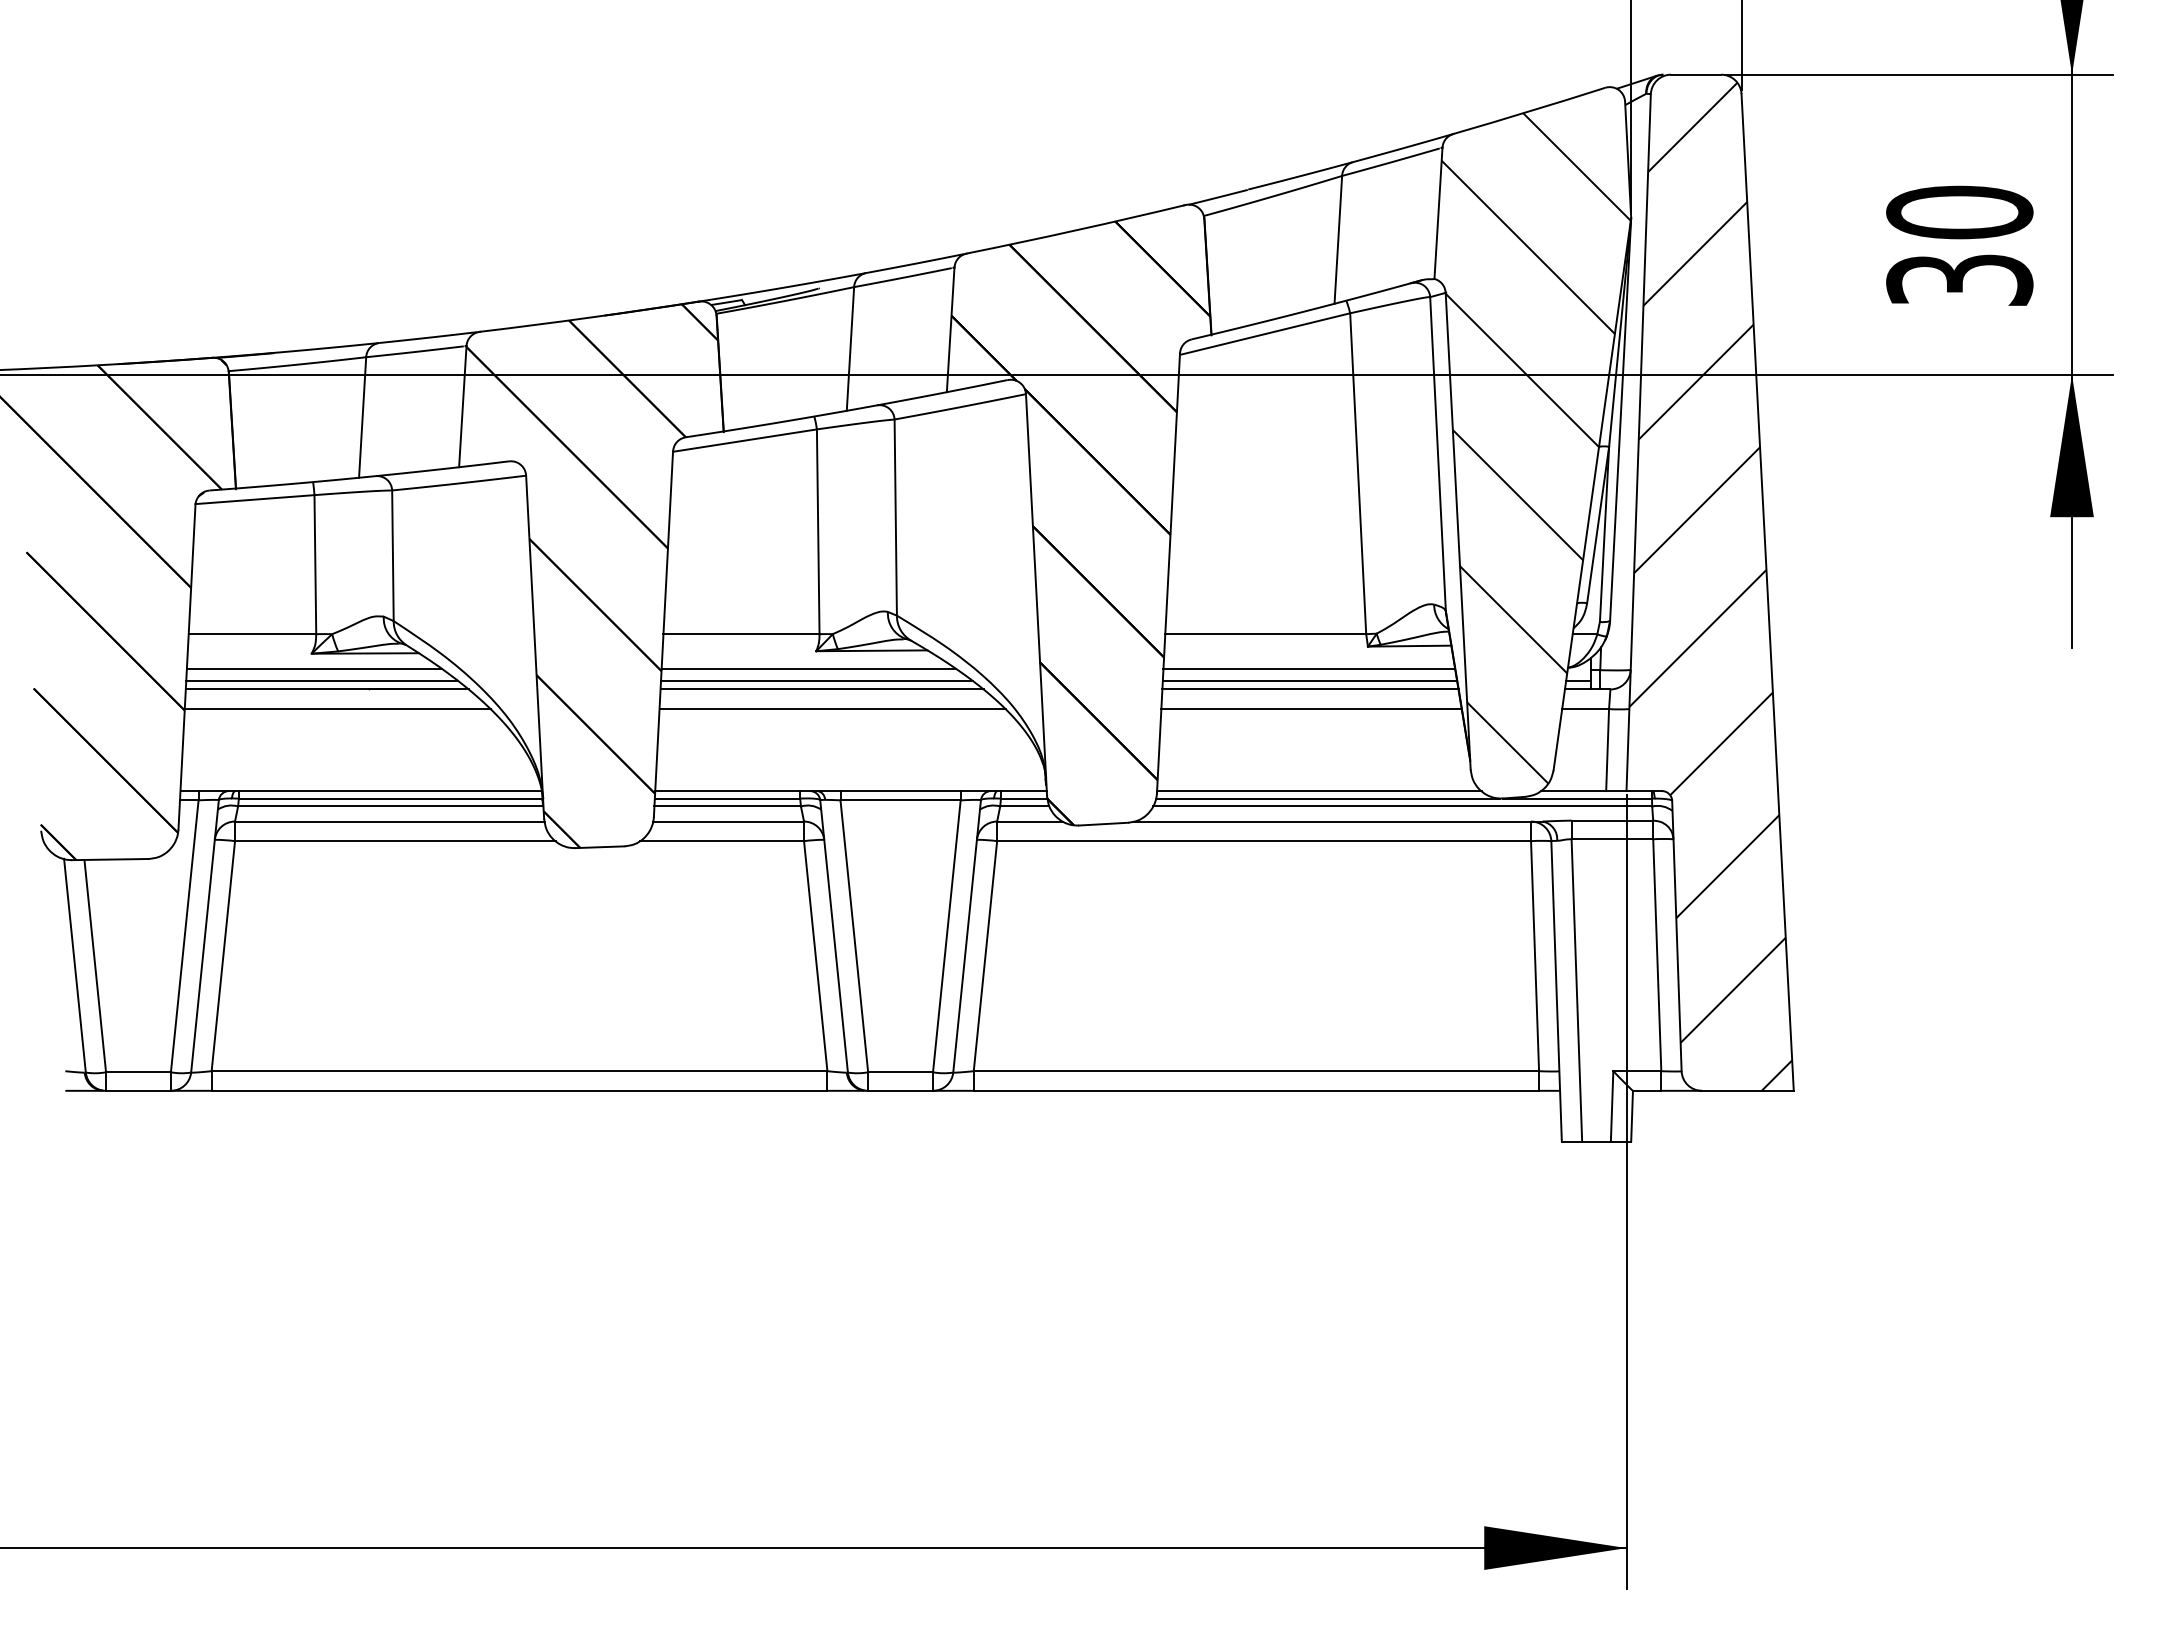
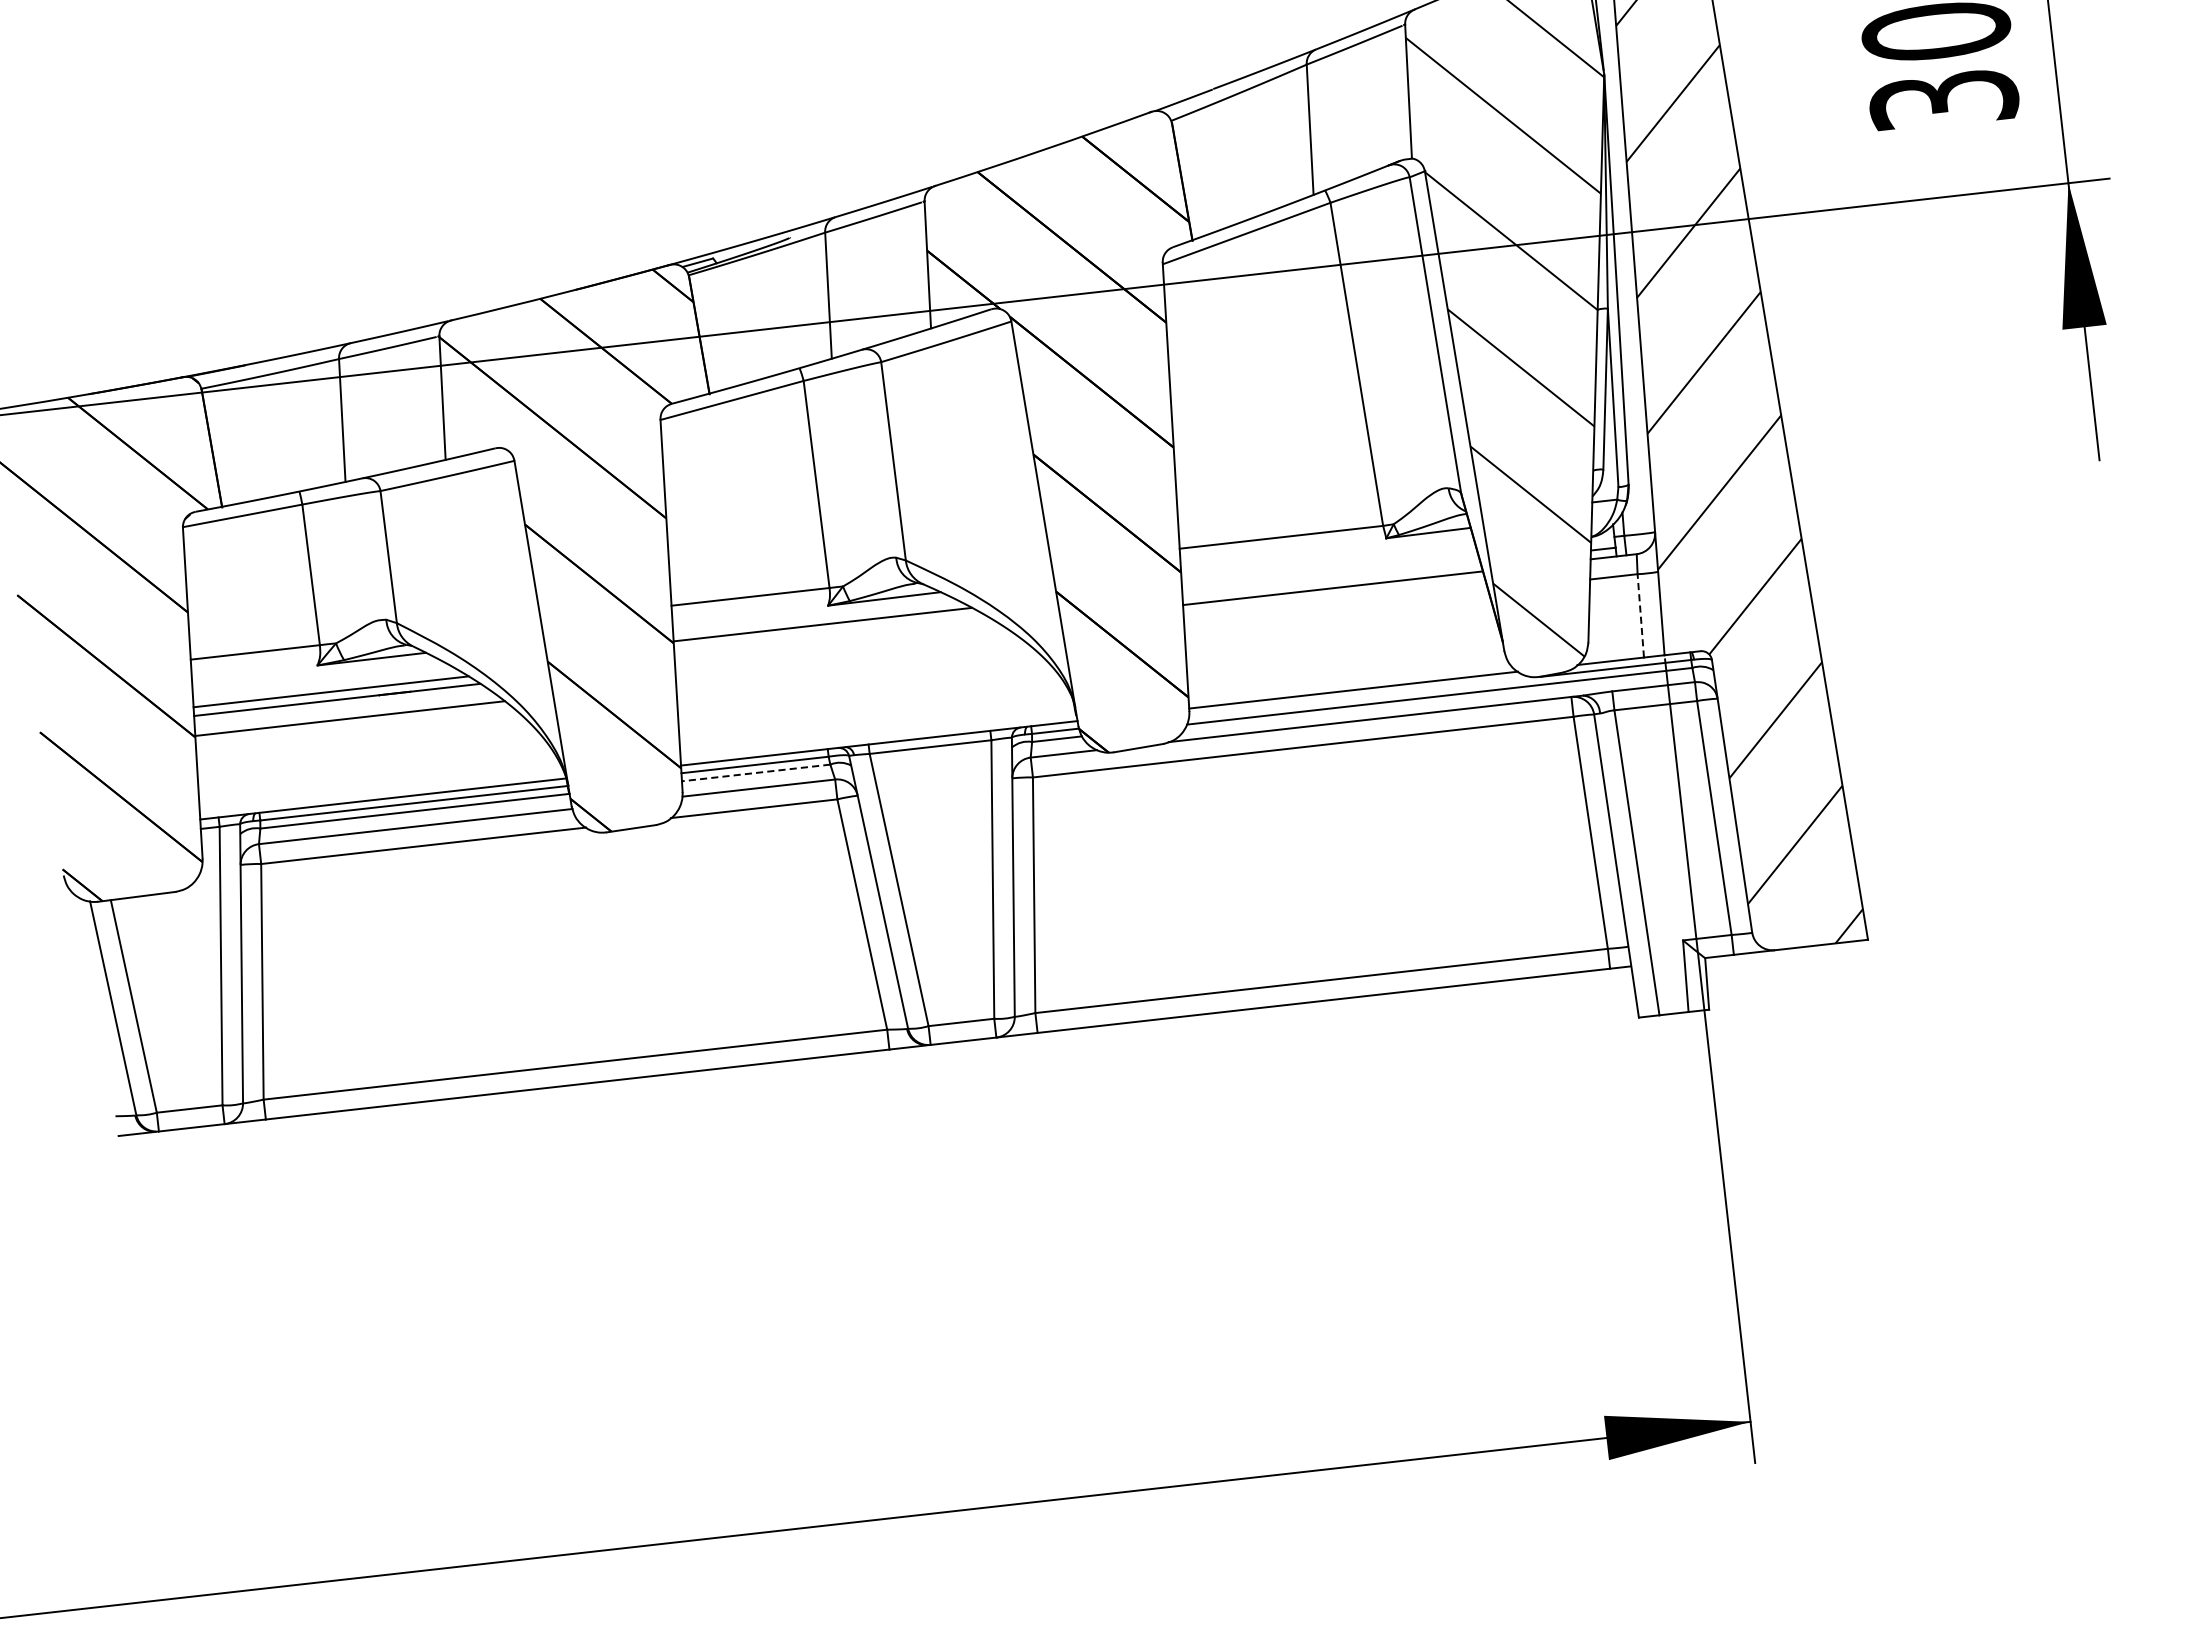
line: (314, 669) -> (322, 681), removed
line: (1309, 669) -> (1329, 568), removed
line: (816, 680) -> (831, 635), removed
line: (1309, 680) -> (1331, 579), removed
line: (821, 689) -> (837, 643), removed
line: (832, 709) -> (851, 662), removed
line: (1311, 709) -> (1336, 608), removed
line: (1607, 749) -> (1640, 615), solid -> dashed
line: (1327, 798) -> (1362, 696), removed
line: (727, 806) -> (755, 772), solid -> dashed

